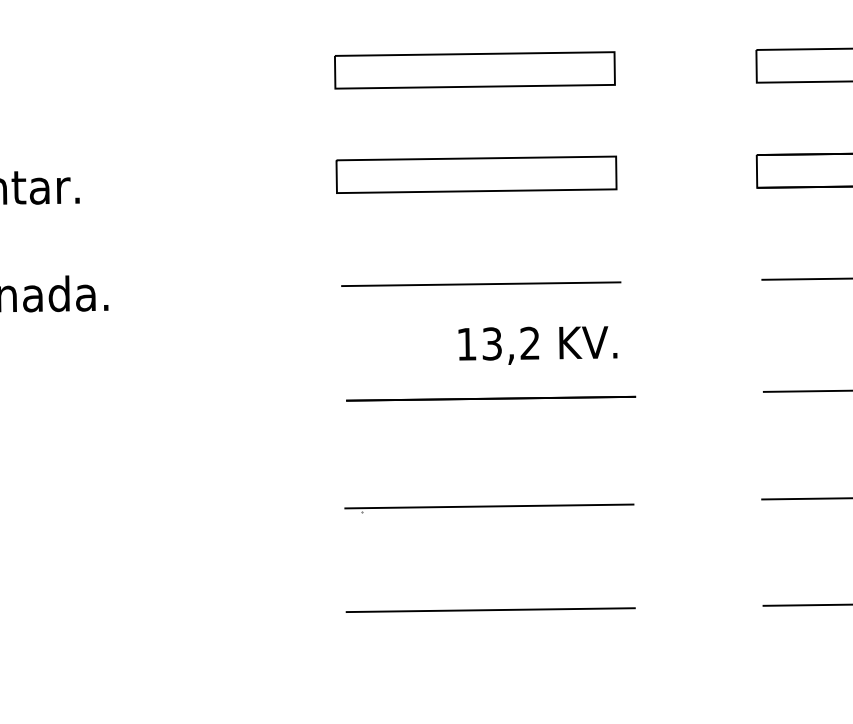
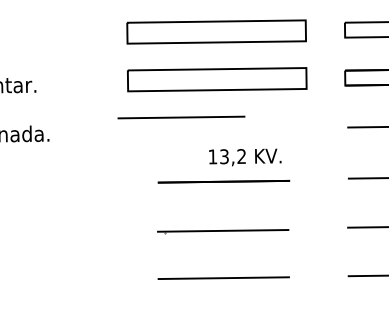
part: (474, 69) -> (216, 31), size x1.4
part: (476, 174) -> (217, 79), size x1.4
line: (481, 284) -> (181, 117), moved

